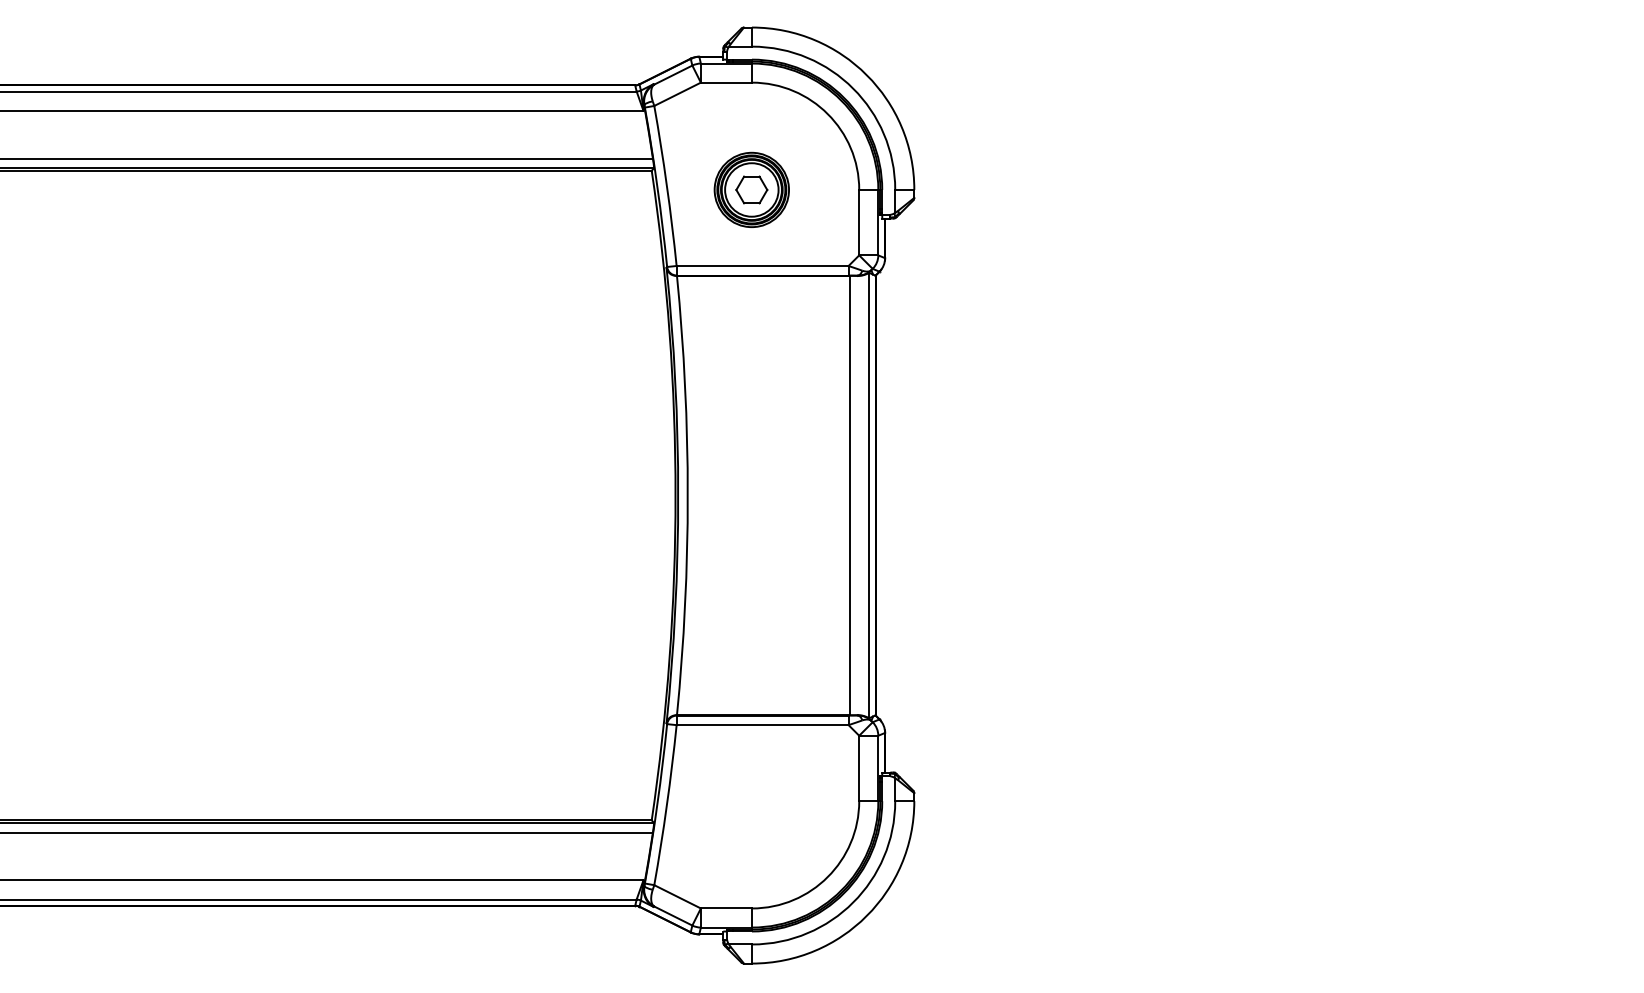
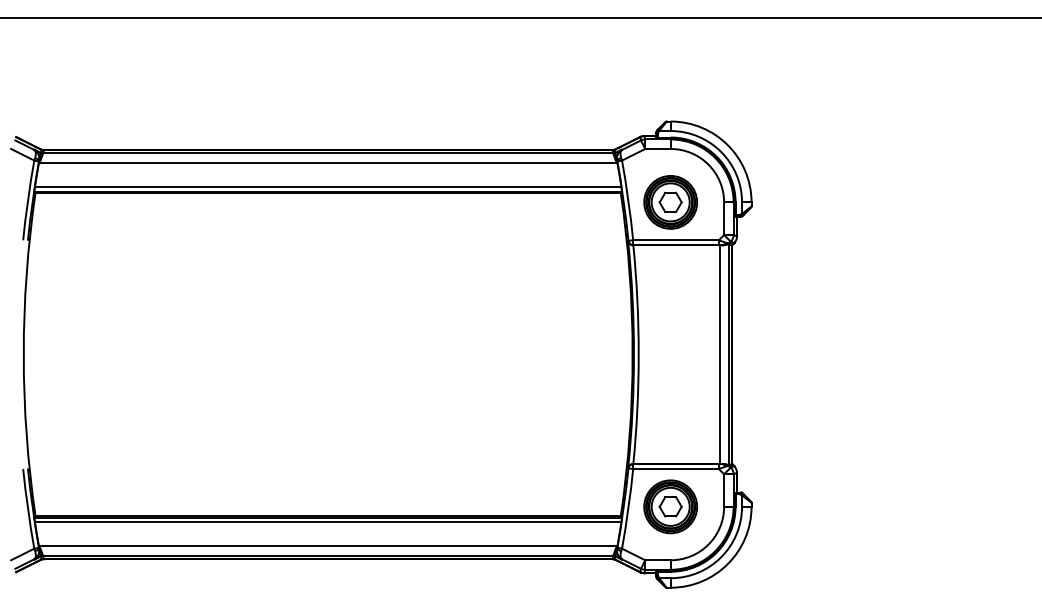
part: (751, 190) -> (670, 202), size x1.43
part: (751, 800) -> (670, 506), added

